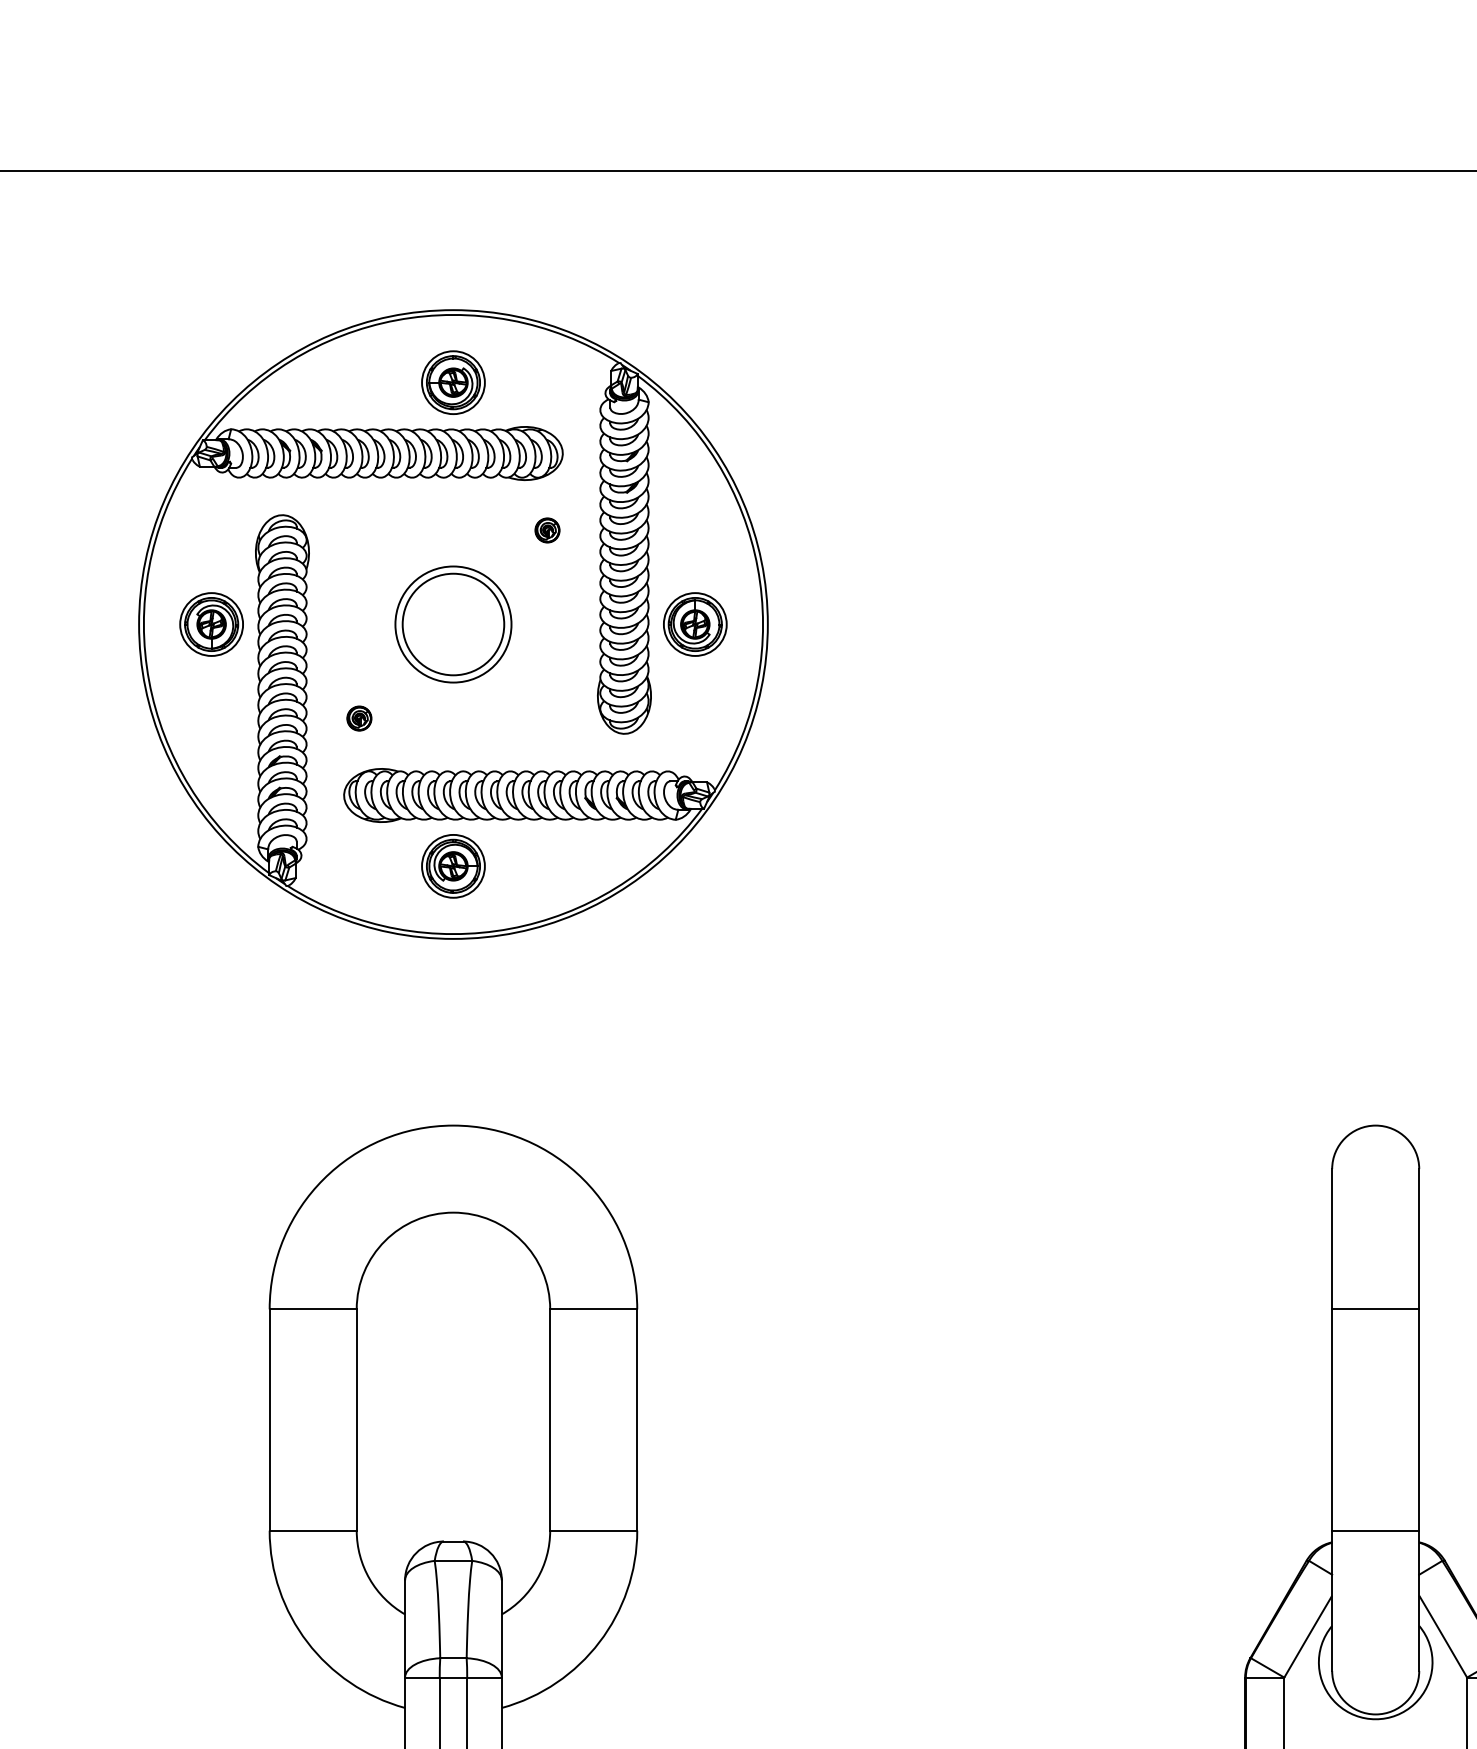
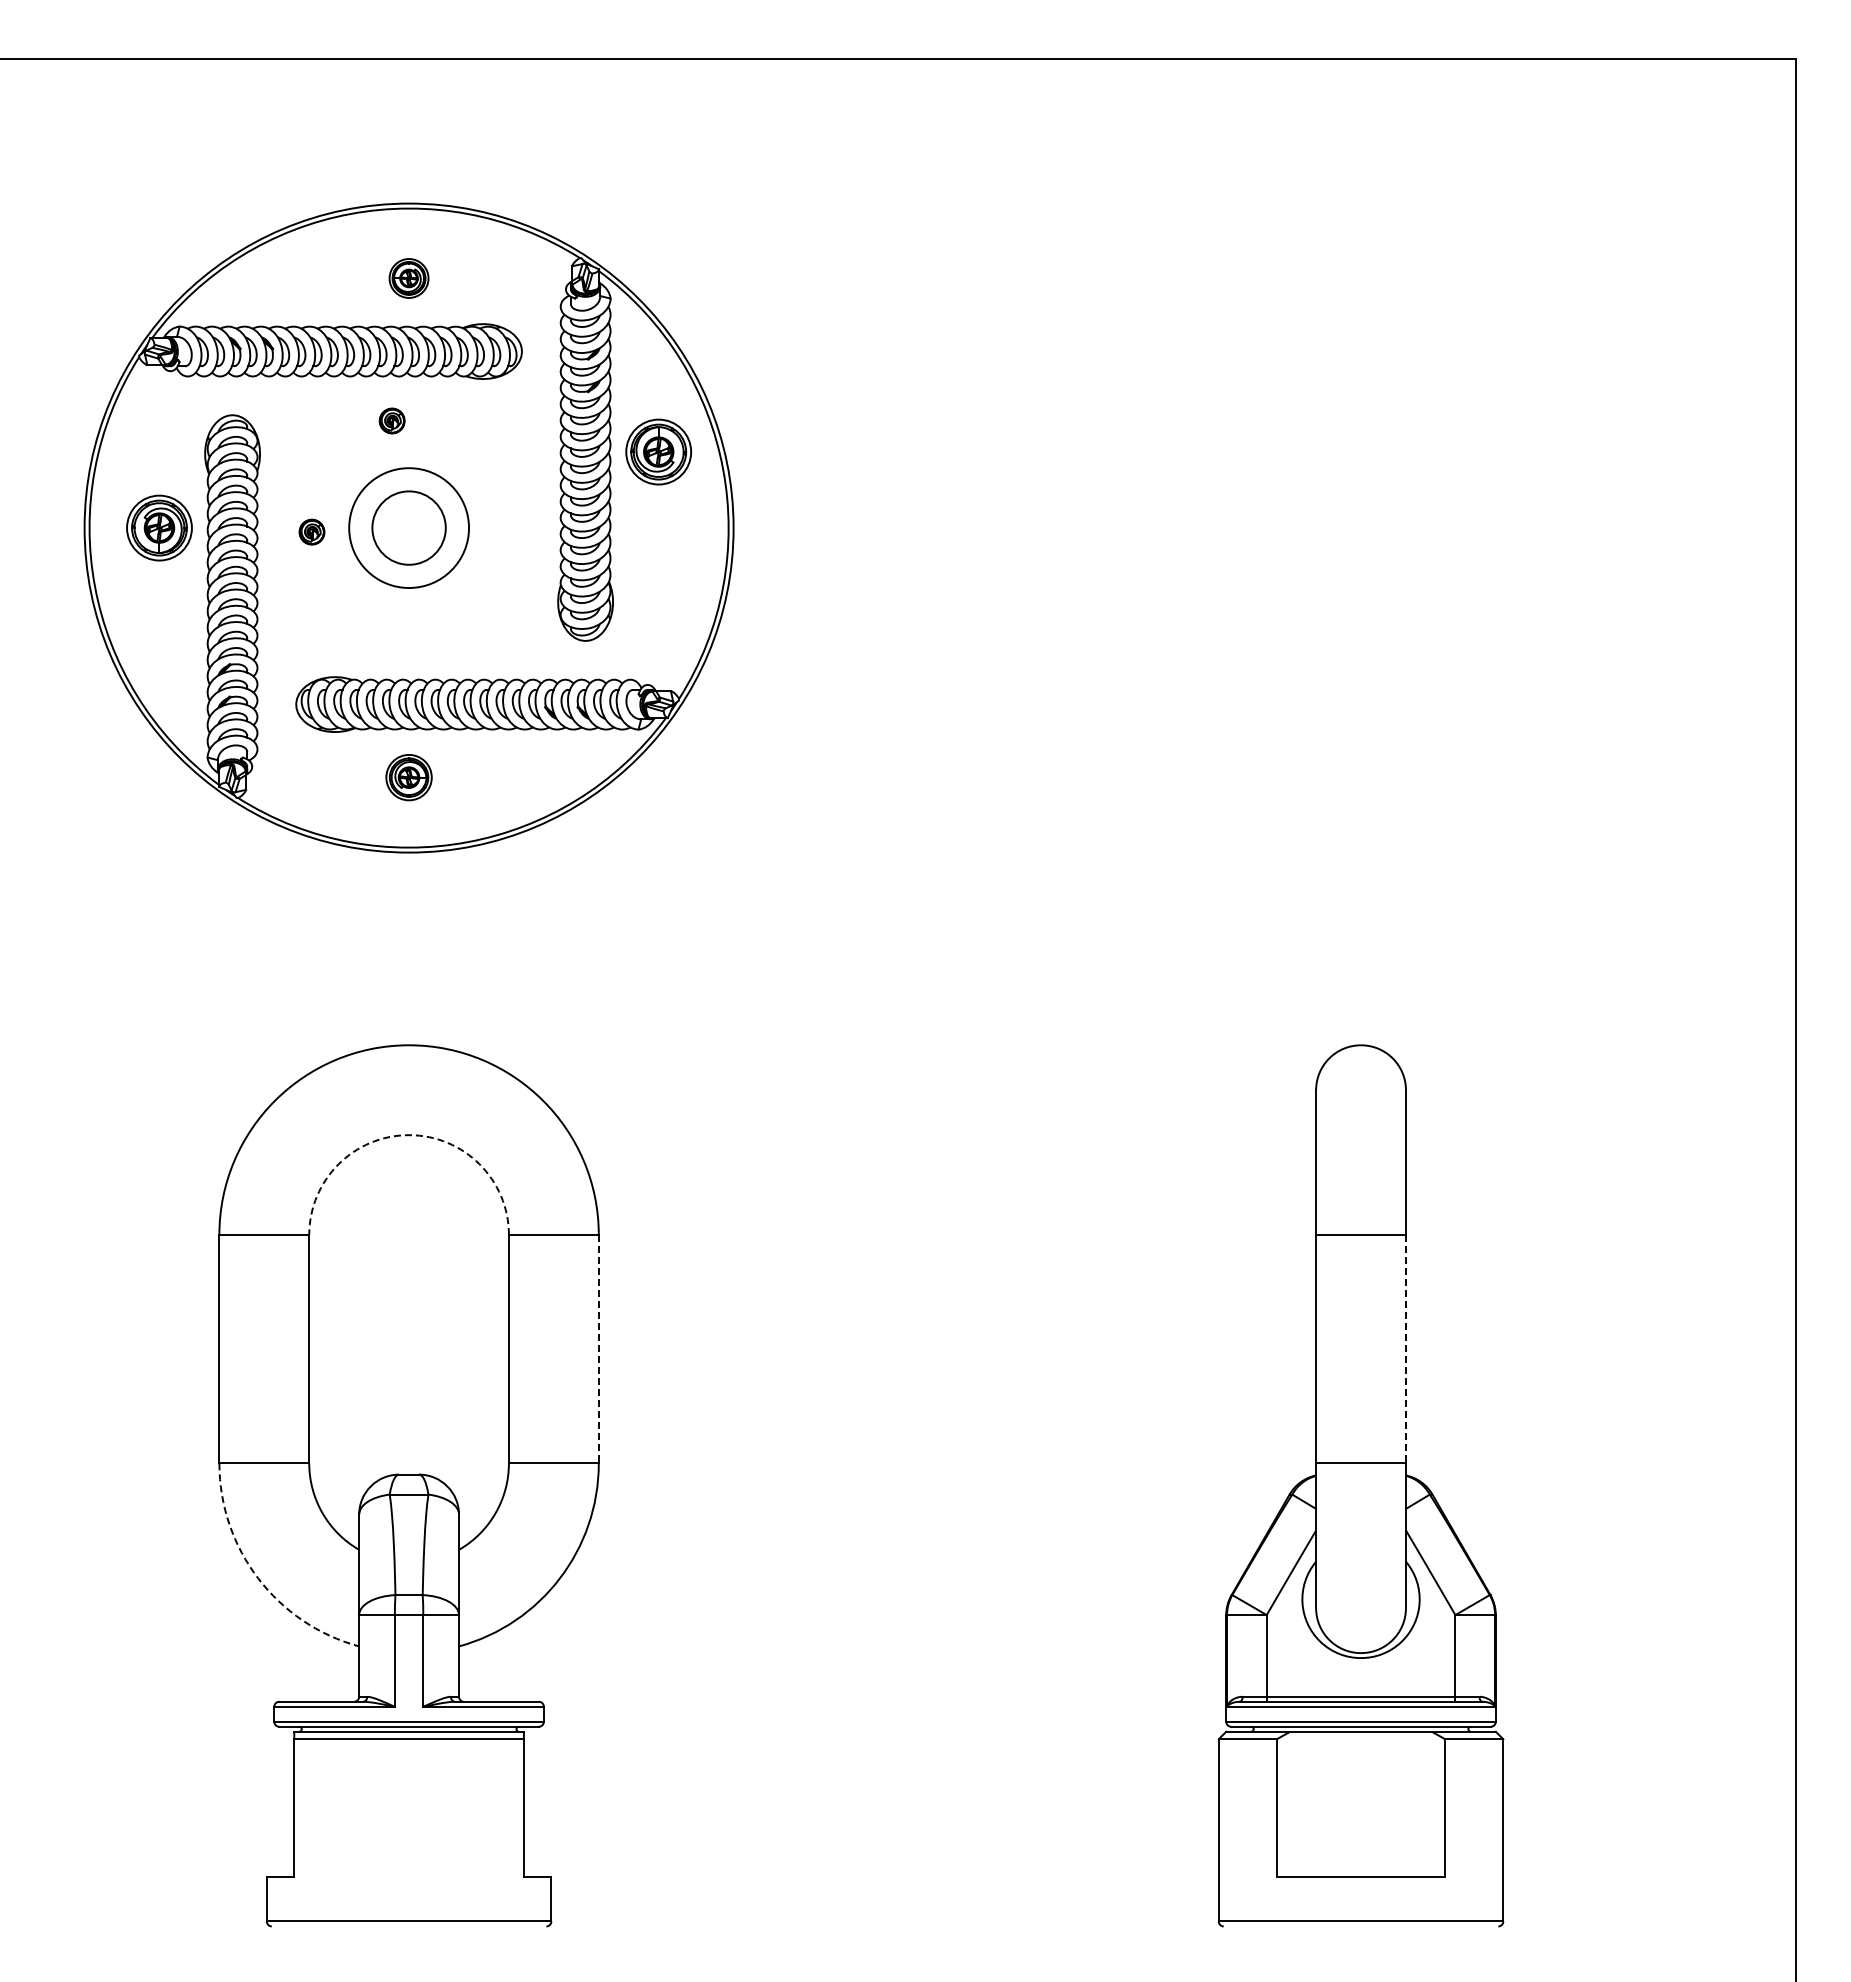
part: (452, 382) -> (408, 278), size x0.6
part: (546, 529) -> (391, 420), moved
circle: (452, 623) -> (408, 527), size x0.7
part: (695, 623) -> (658, 451), moved
part: (358, 717) -> (311, 531), moved
part: (452, 866) -> (408, 777), size x0.7
arc: (453, 1212) -> (409, 1135), solid -> dashed
line: (636, 1420) -> (598, 1349), solid -> dashed
line: (1418, 1420) -> (1405, 1349), solid -> dashed
arc: (307, 1642) -> (258, 1578), solid -> dashed

